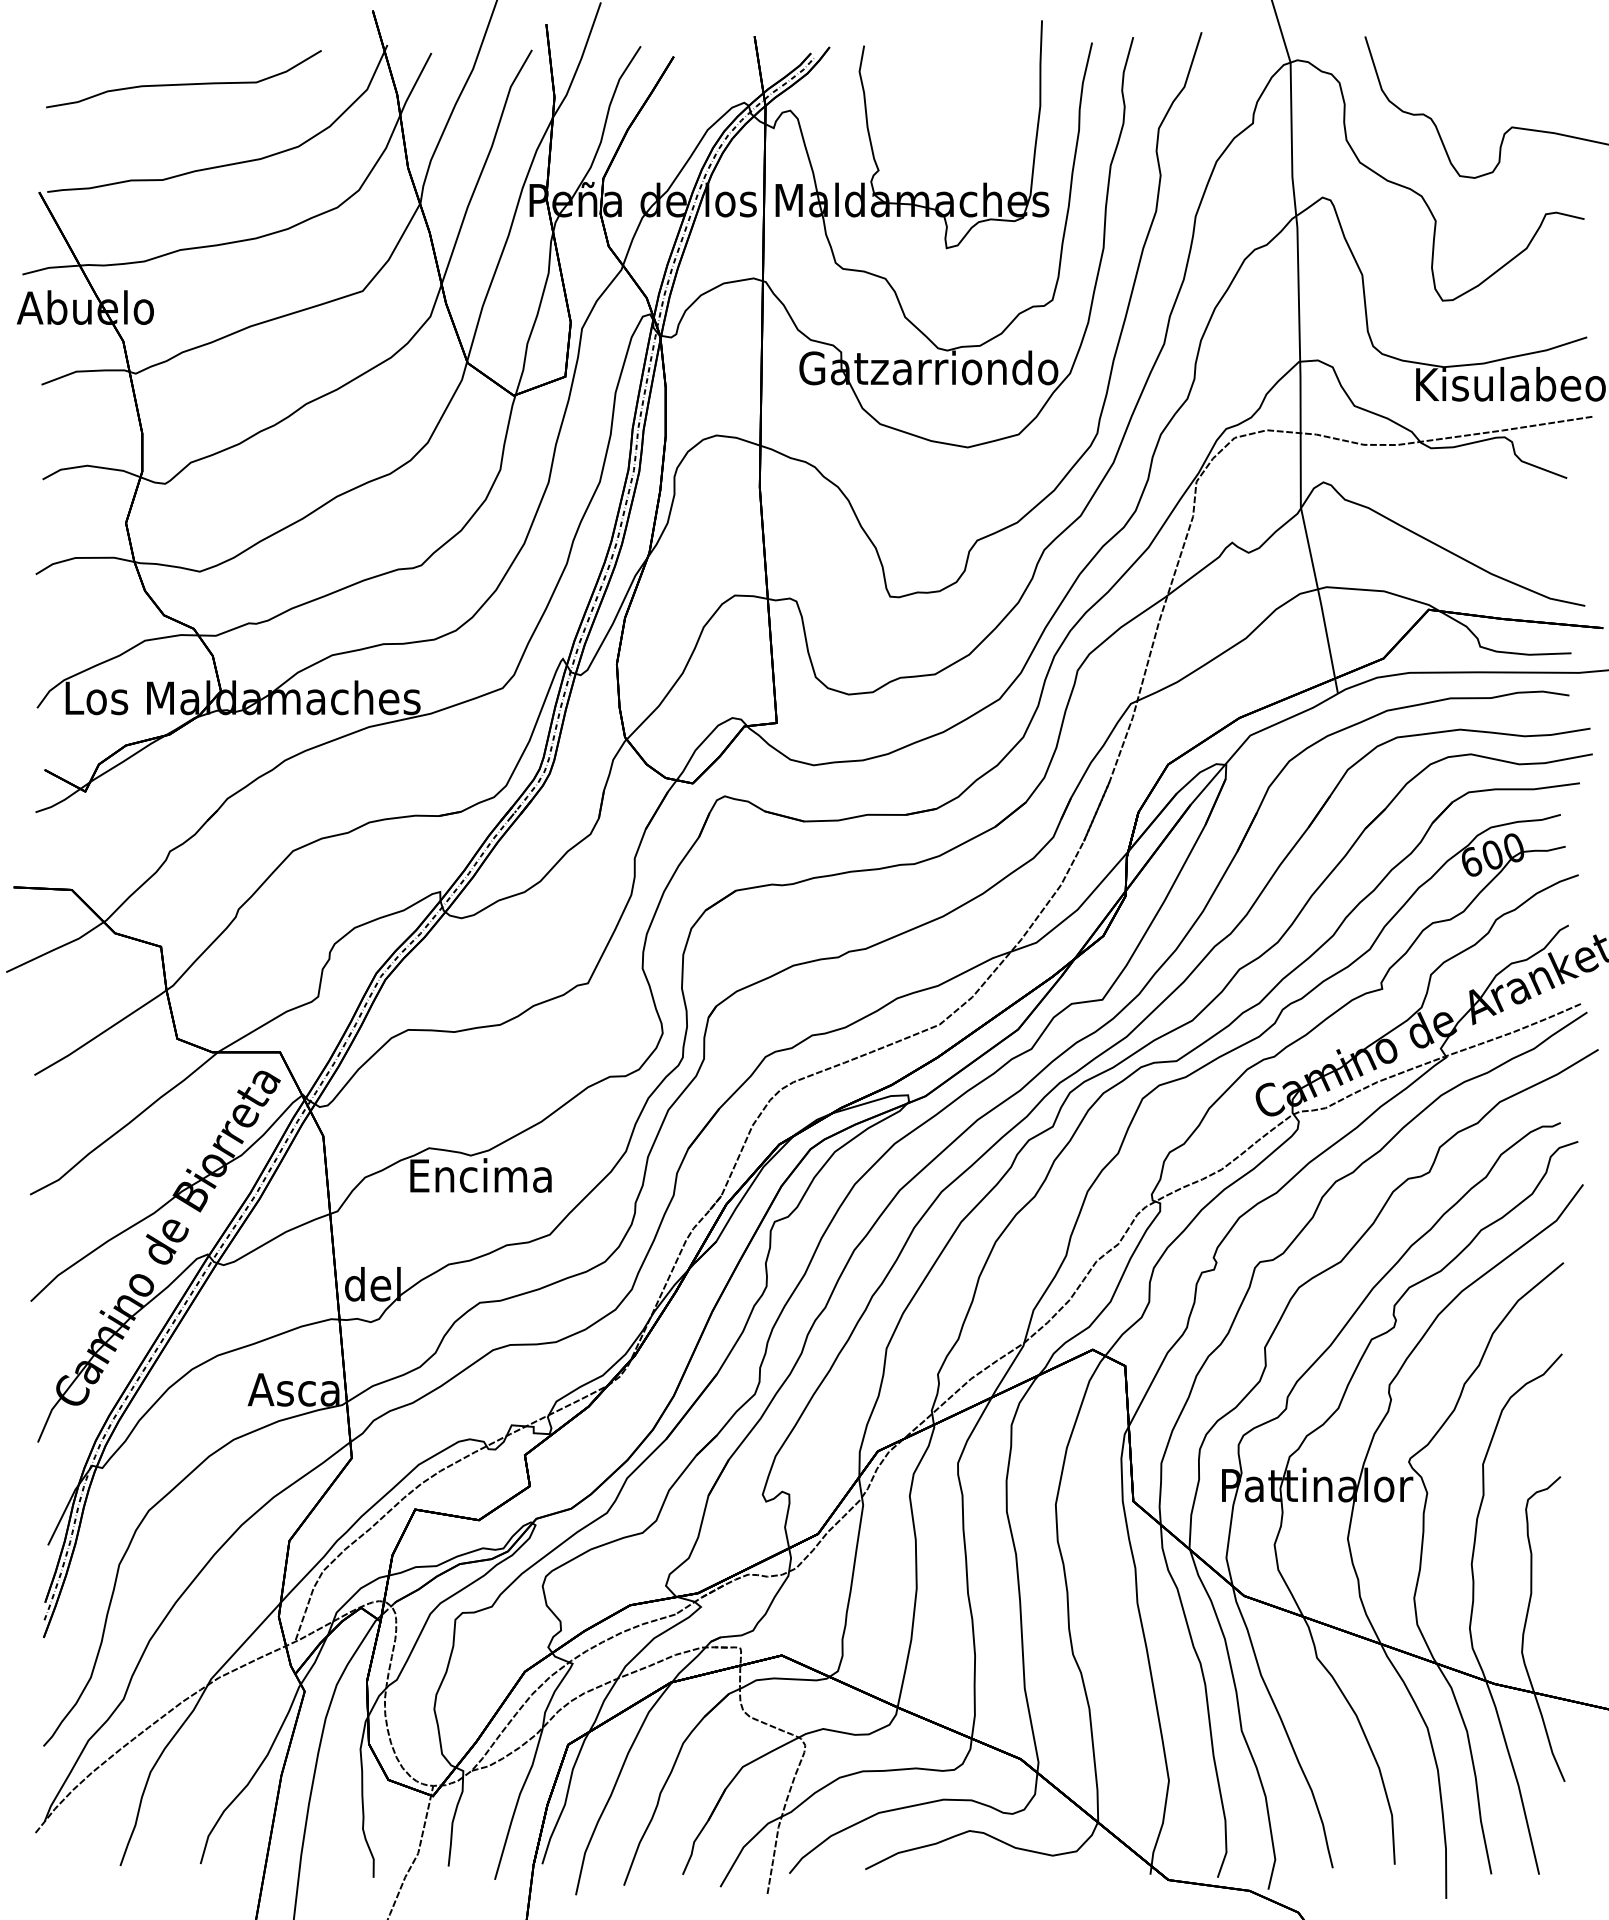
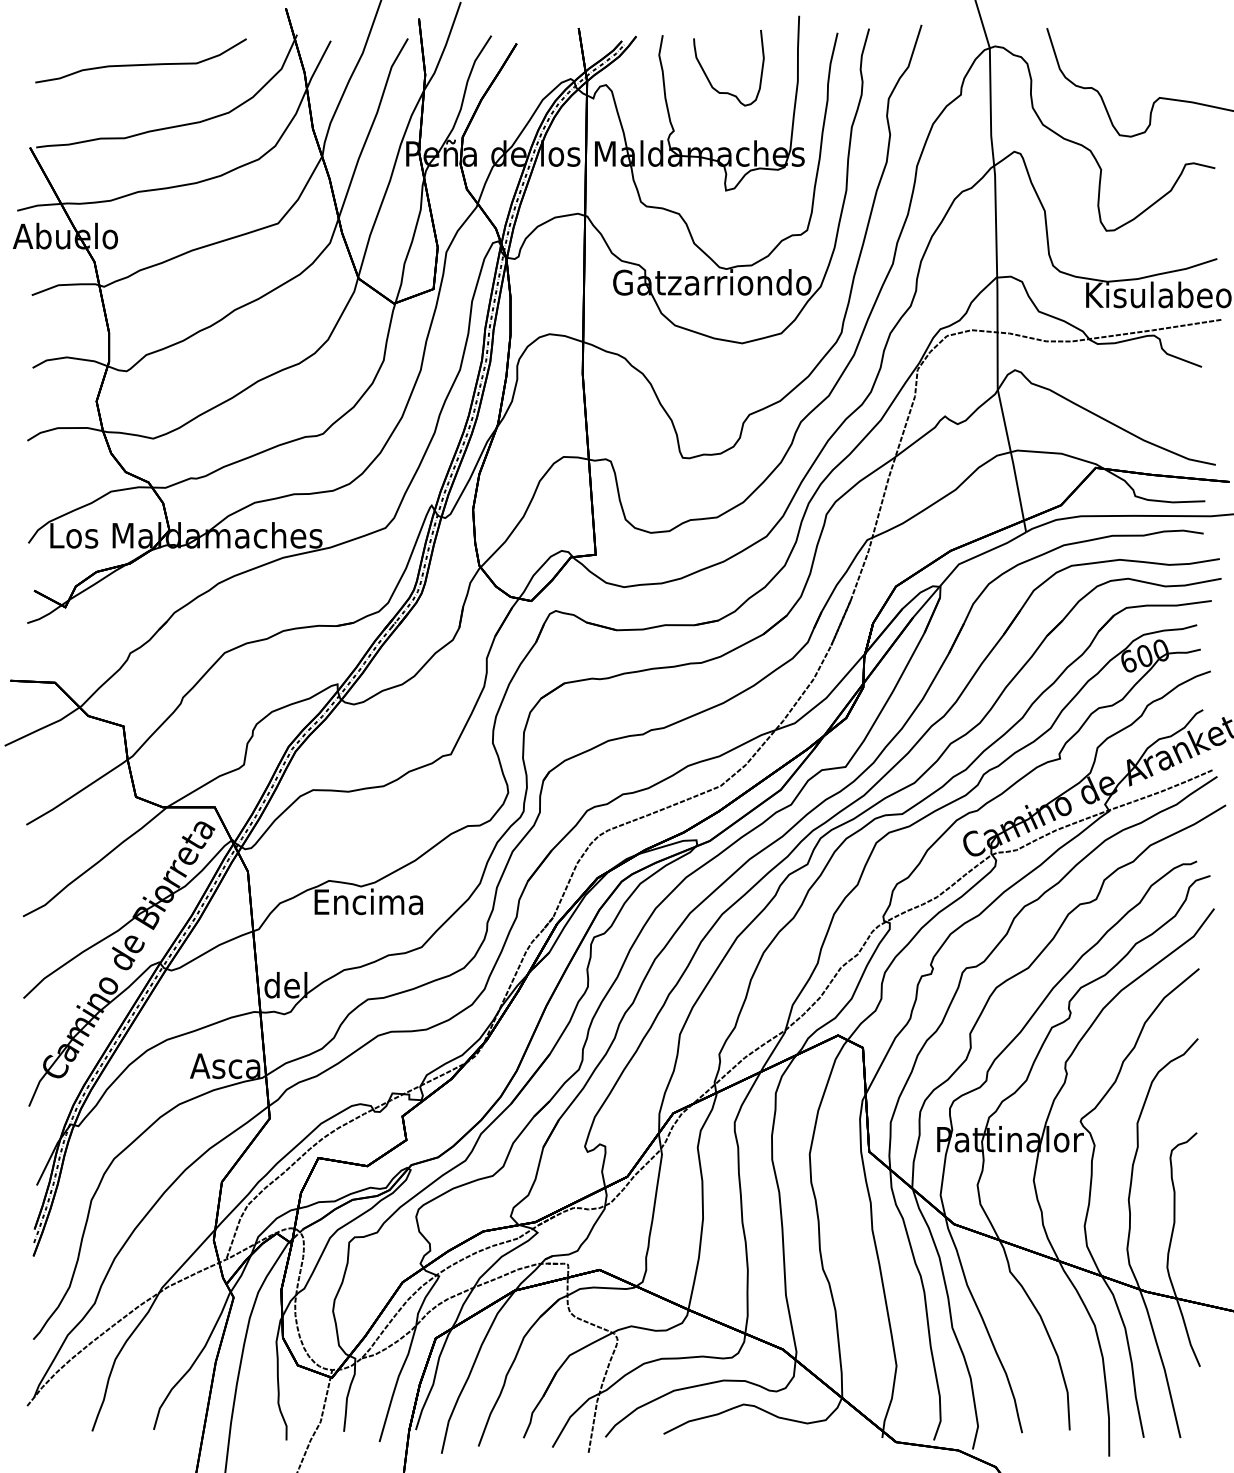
curve: (923, 101) -> (708, 78), added

